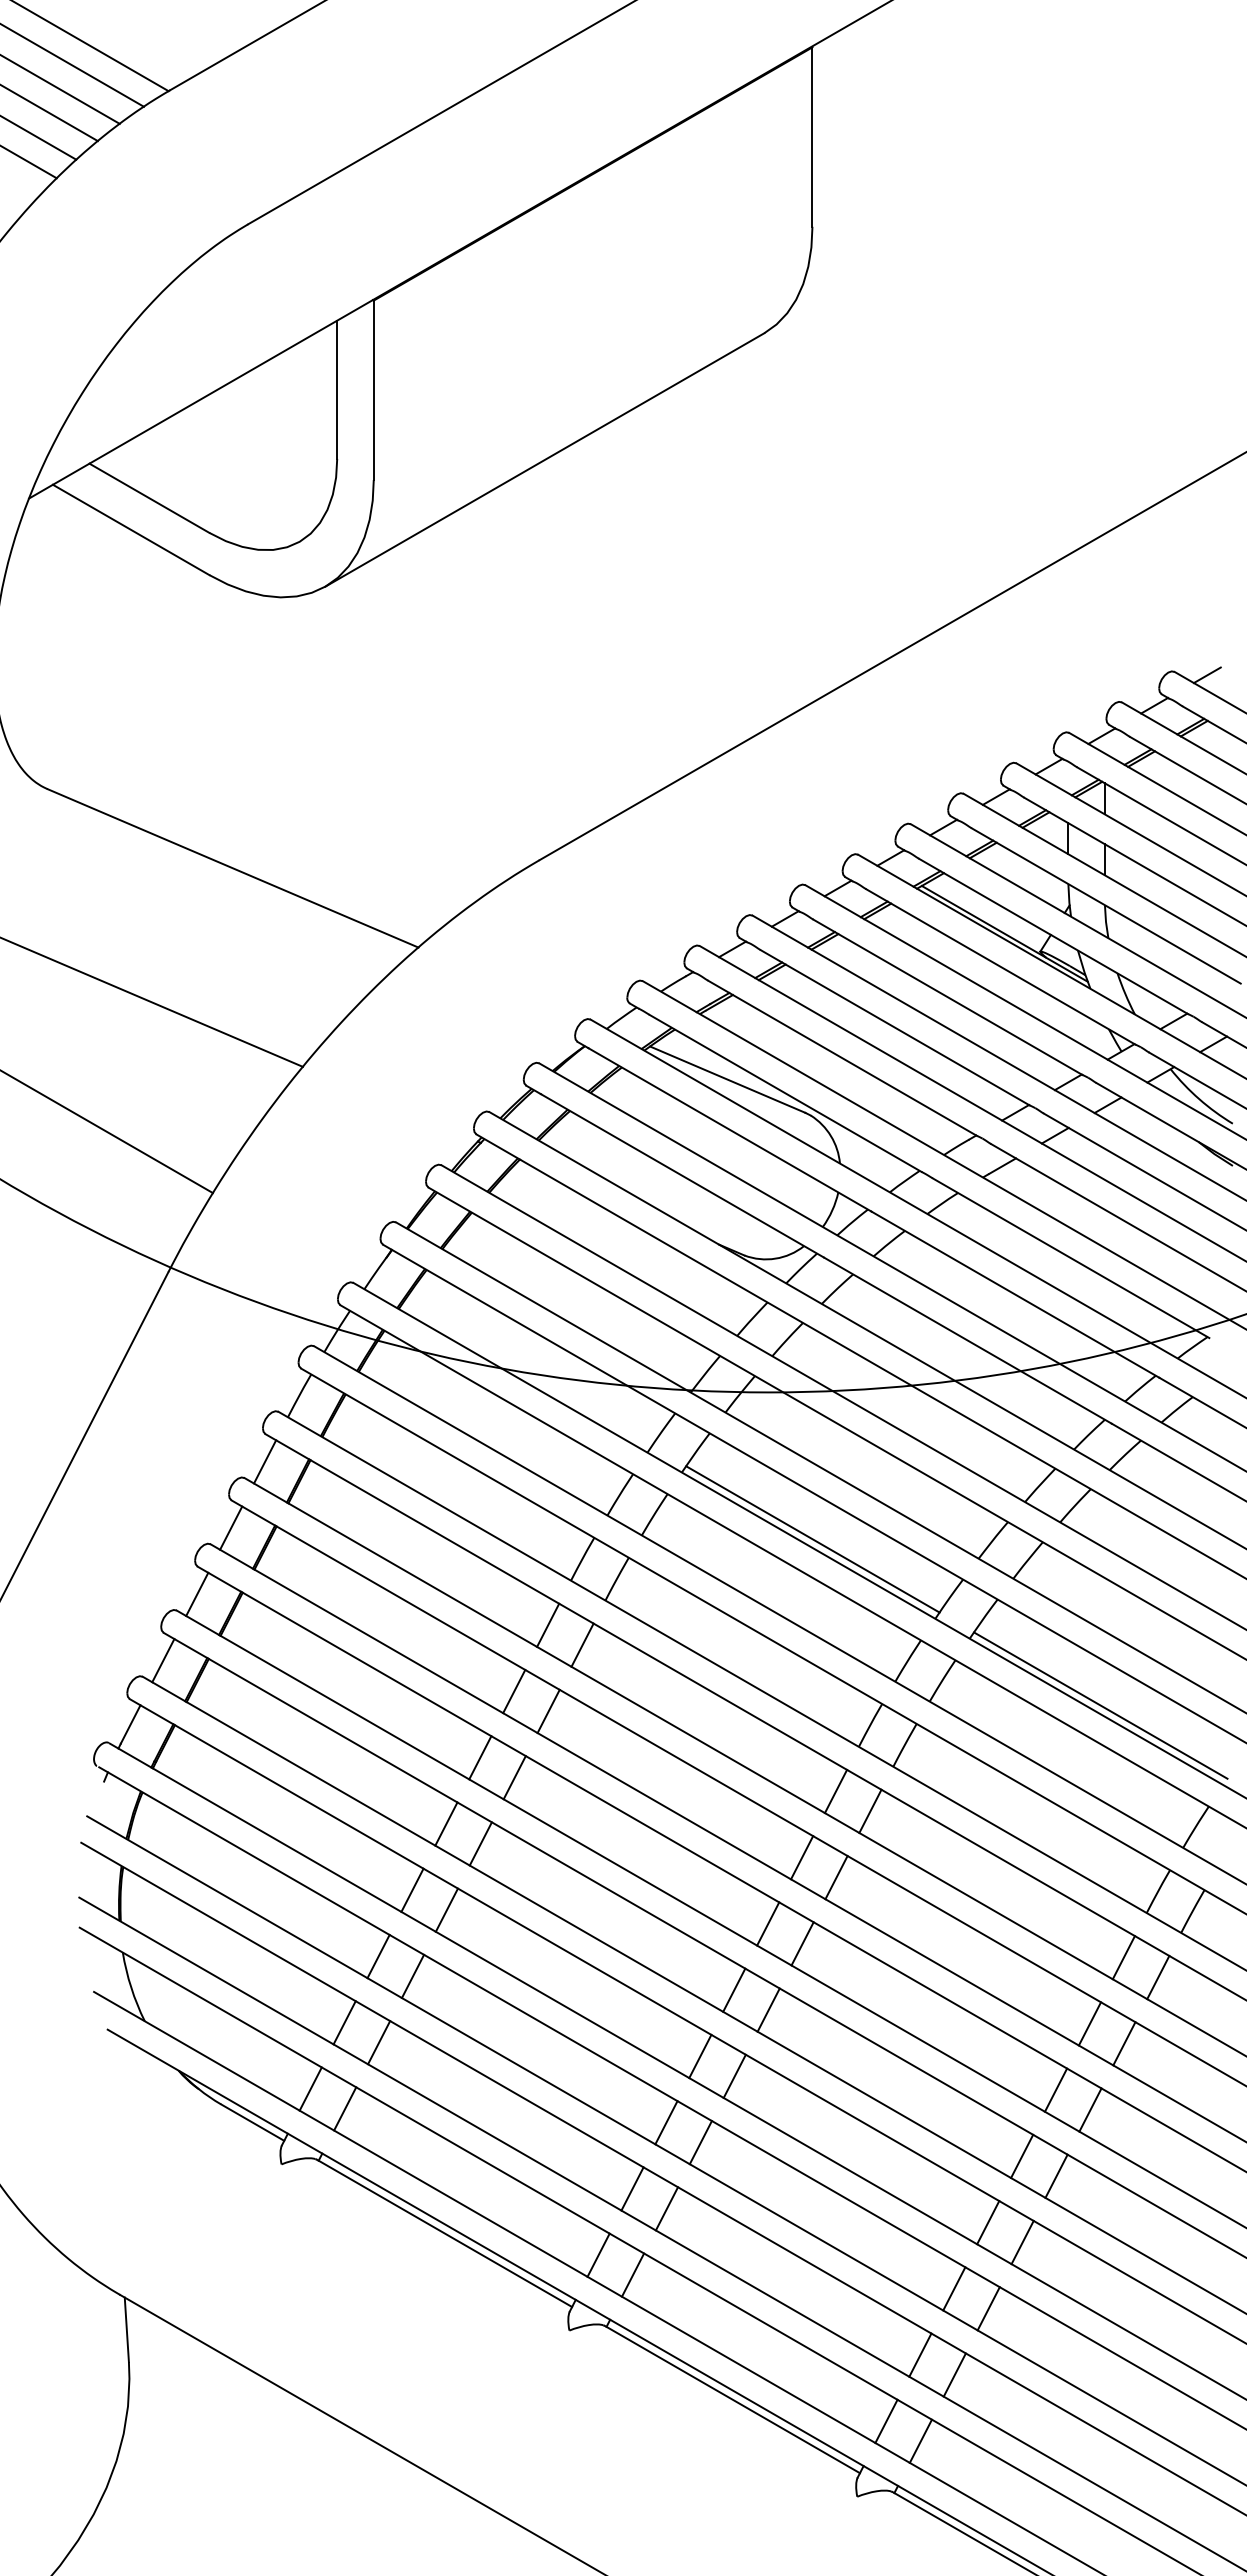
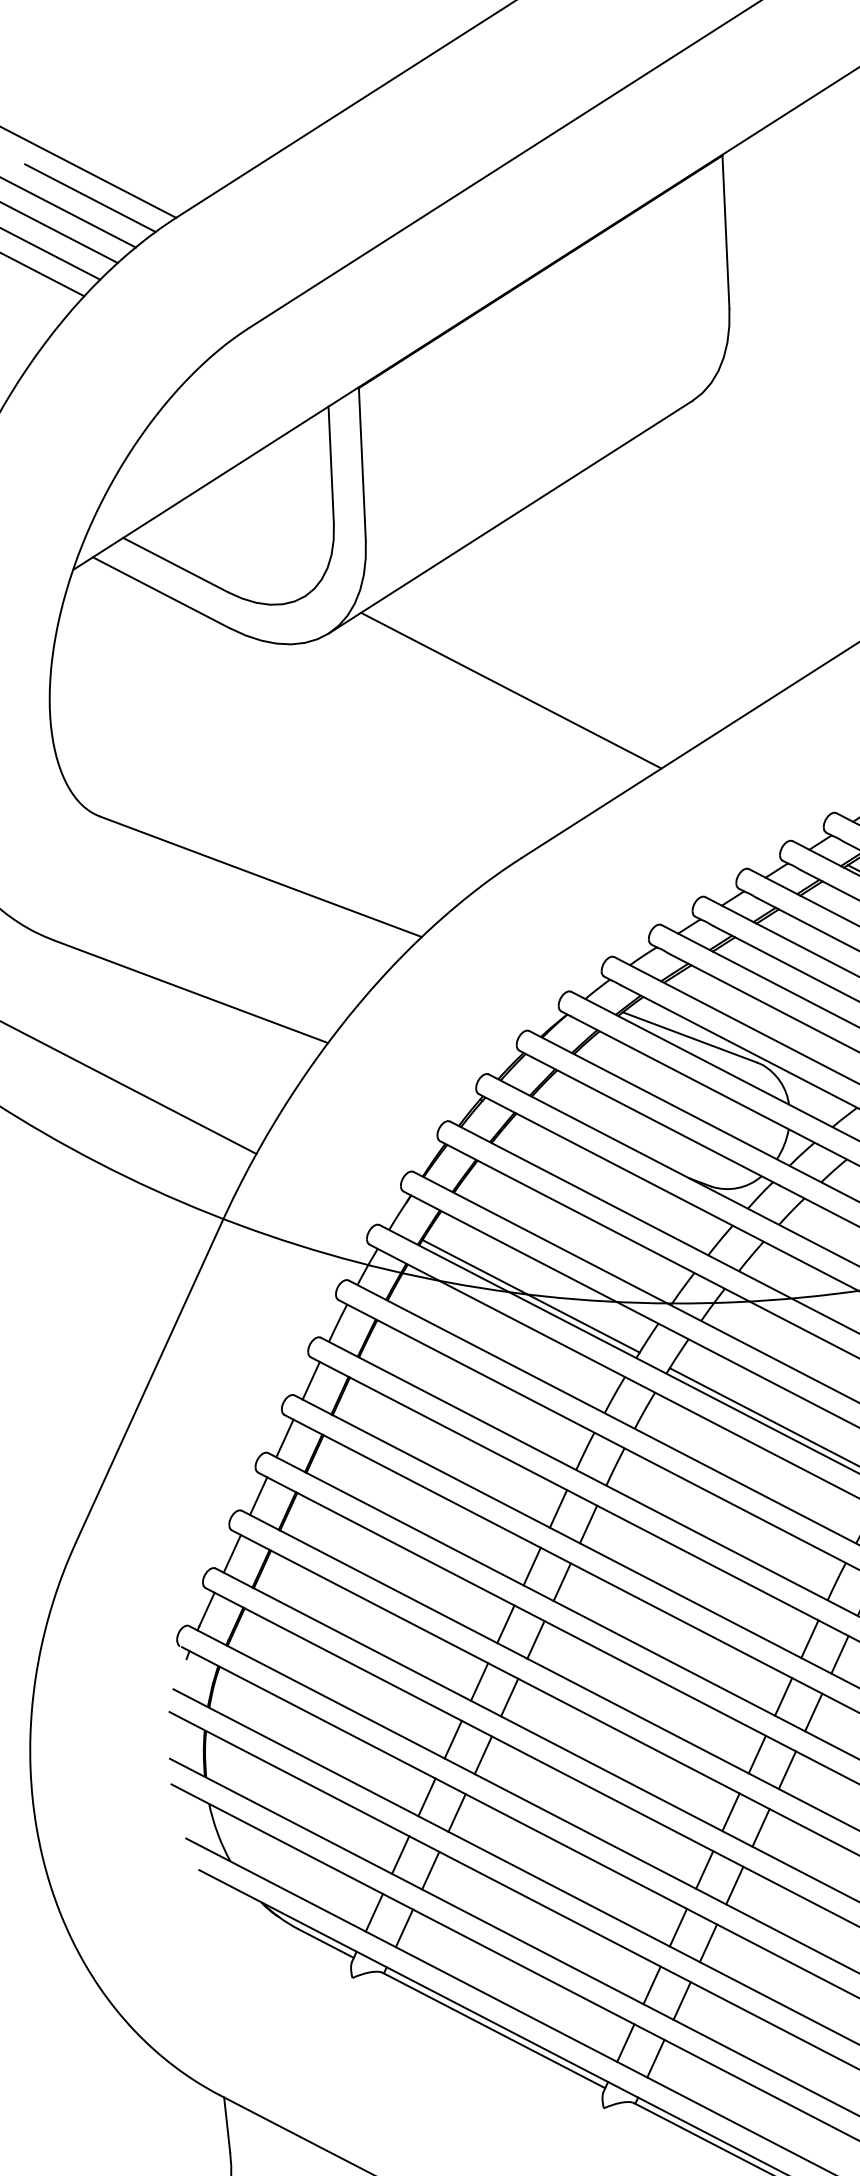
line: (536, 663) -> (511, 690), added
line: (527, 1374) -> (531, 1296), added

